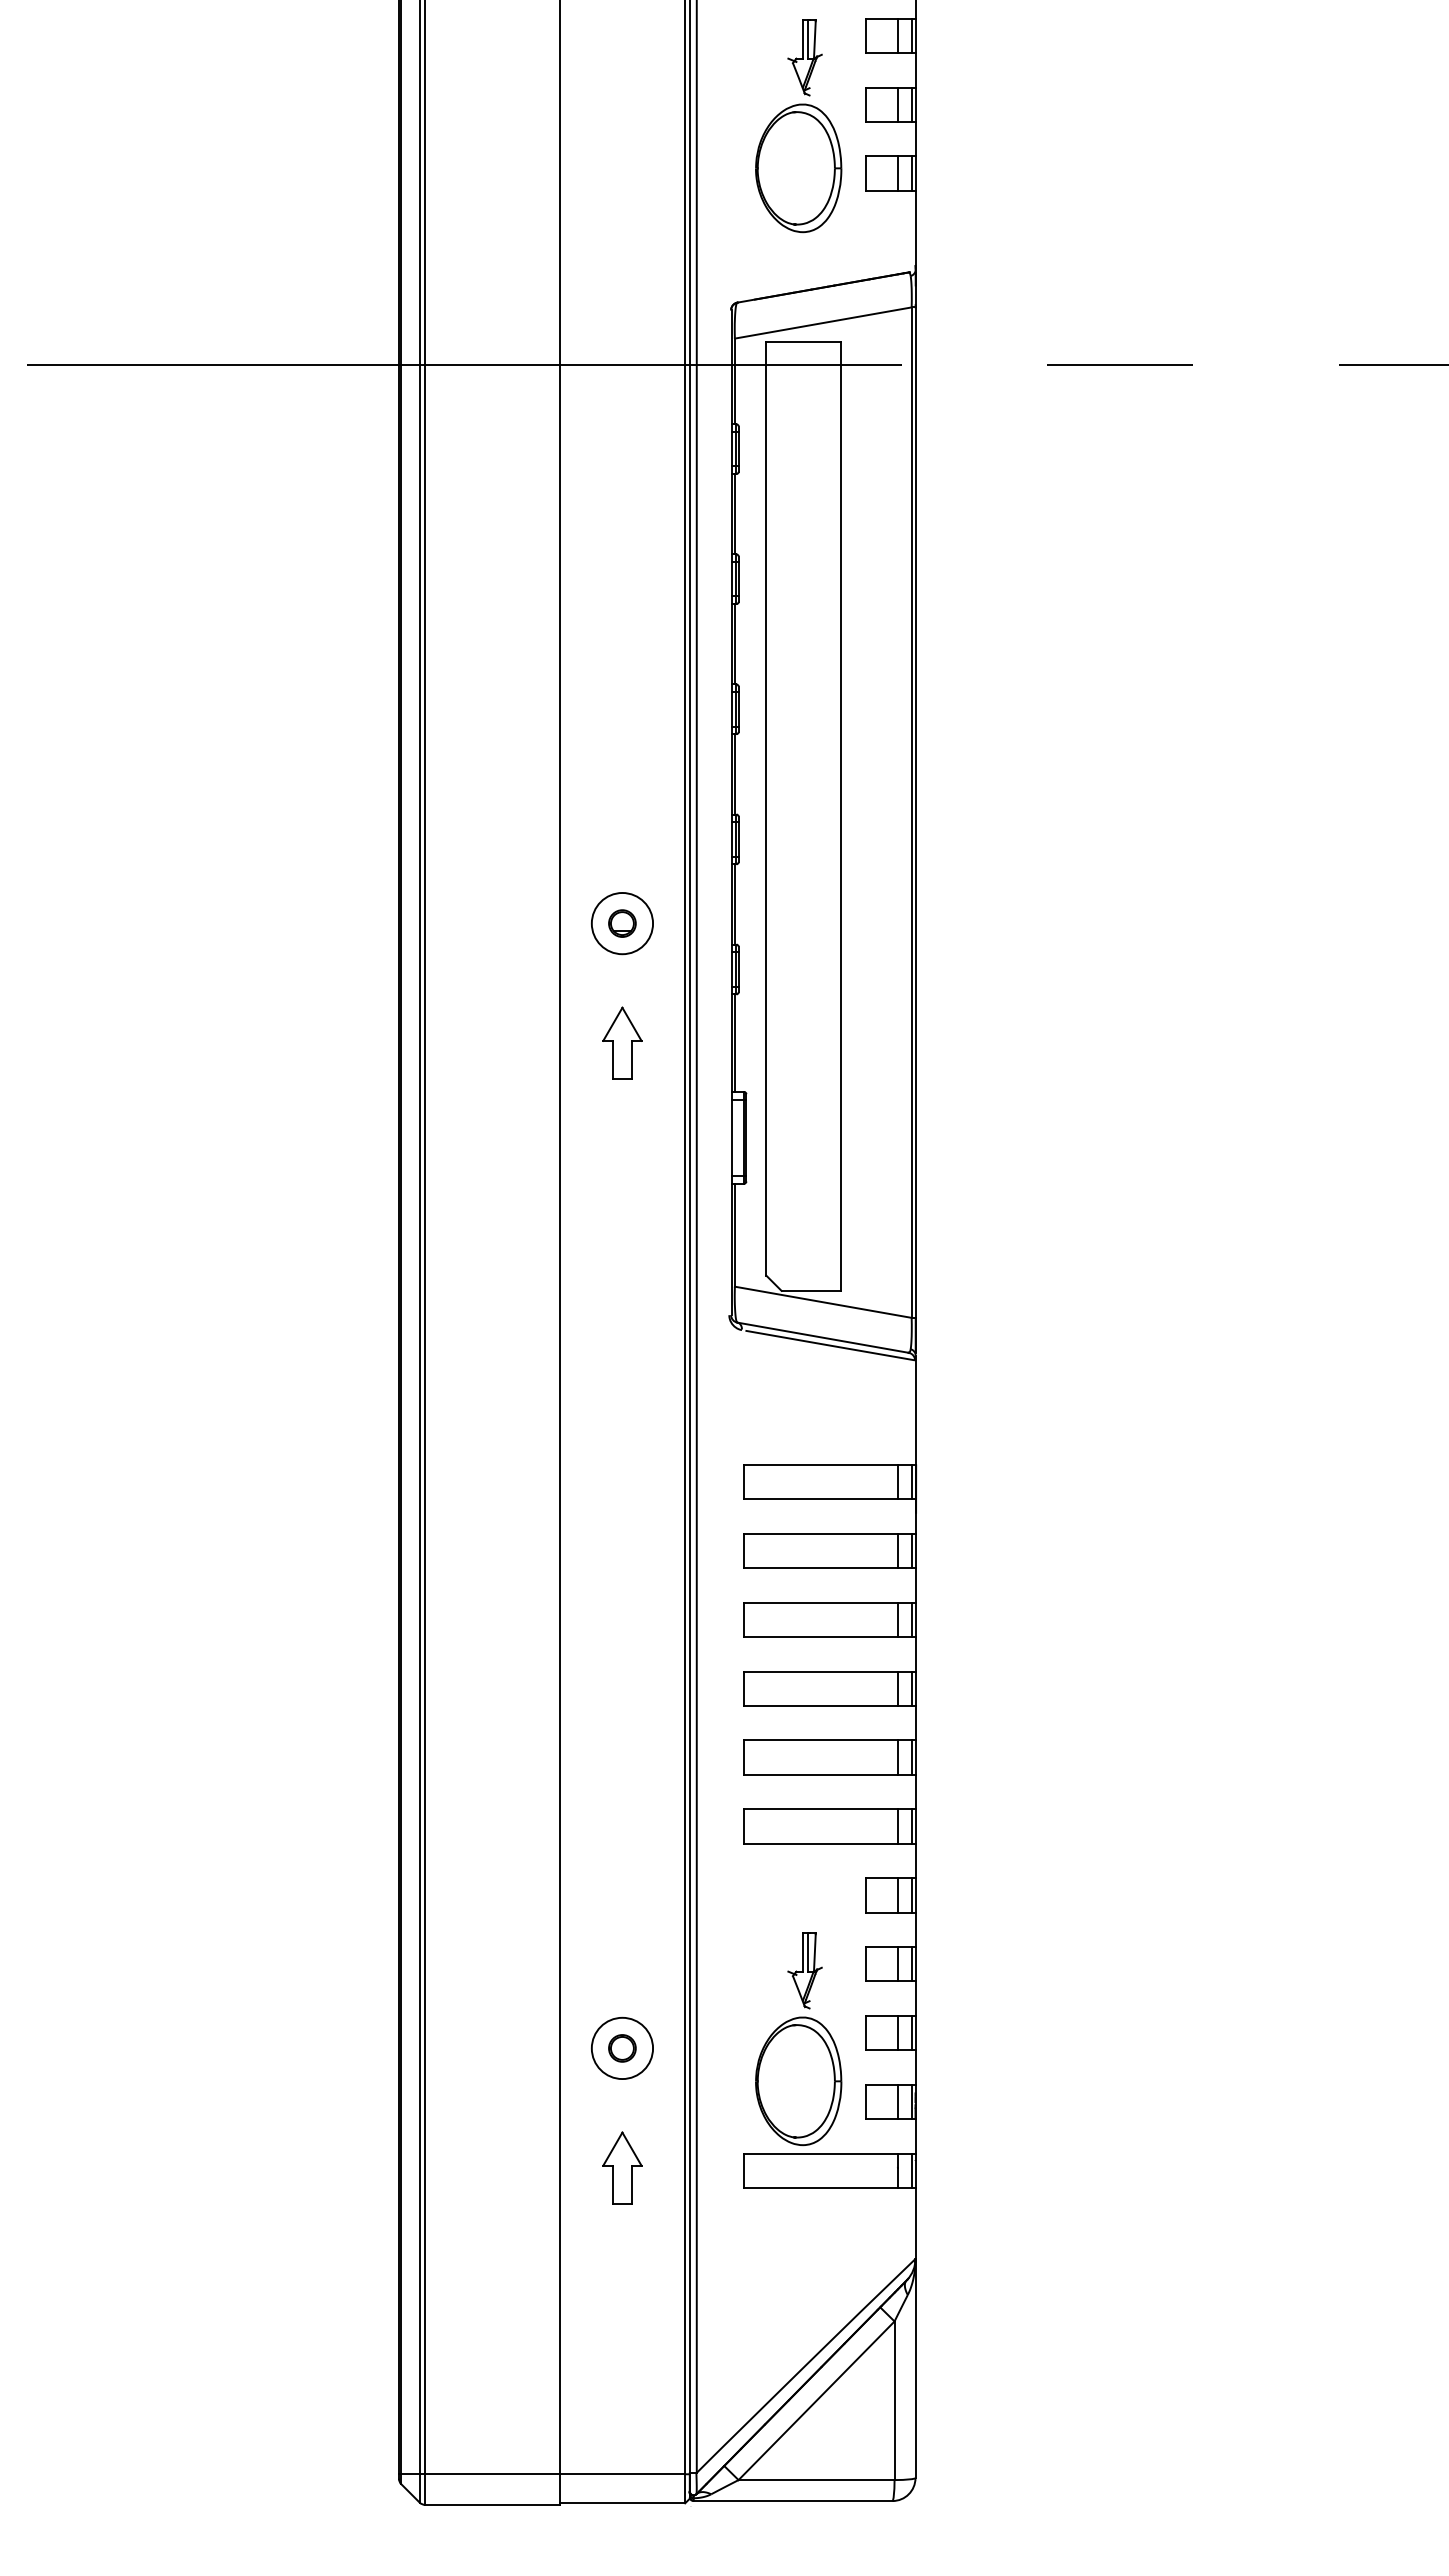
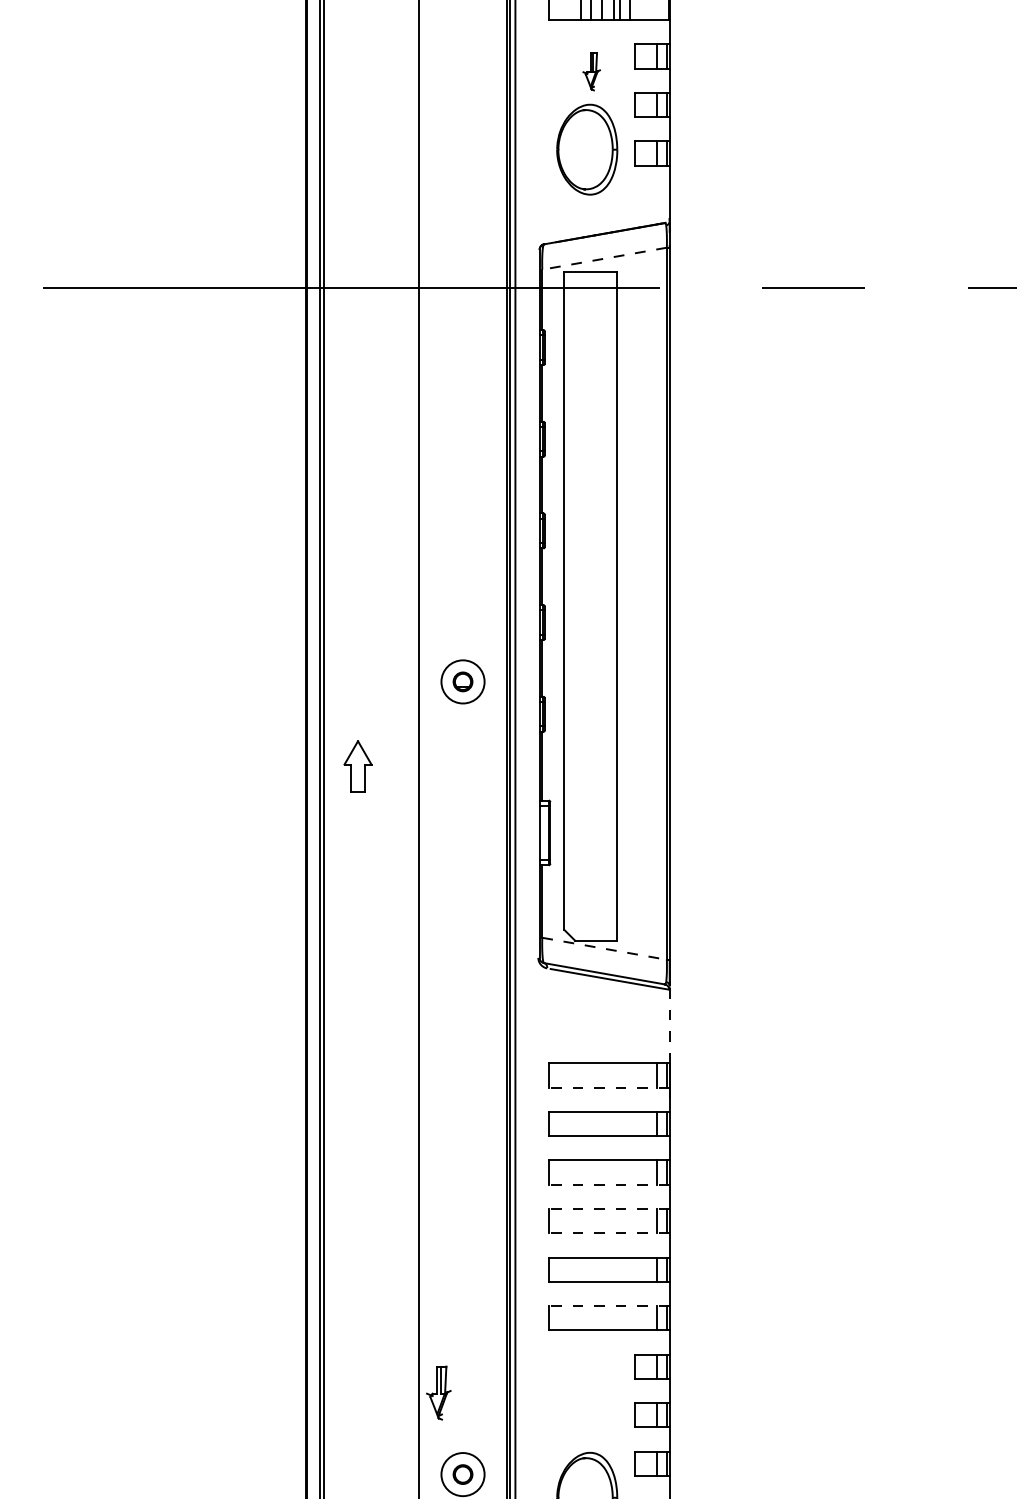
part: (804, 57) -> (591, 71), size x0.7
line: (823, 323) -> (604, 259), solid -> dashed
part: (622, 1042) -> (358, 765), moved
line: (823, 1302) -> (604, 948), solid -> dashed
line: (915, 1410) -> (669, 1025), solid -> dashed
line: (829, 1499) -> (608, 1087), solid -> dashed
line: (829, 1637) -> (608, 1185), solid -> dashed
line: (829, 1671) -> (608, 1208), solid -> dashed
line: (829, 1706) -> (608, 1233), solid -> dashed
line: (829, 1809) -> (608, 1306), solid -> dashed
part: (804, 1970) -> (438, 1392), moved

